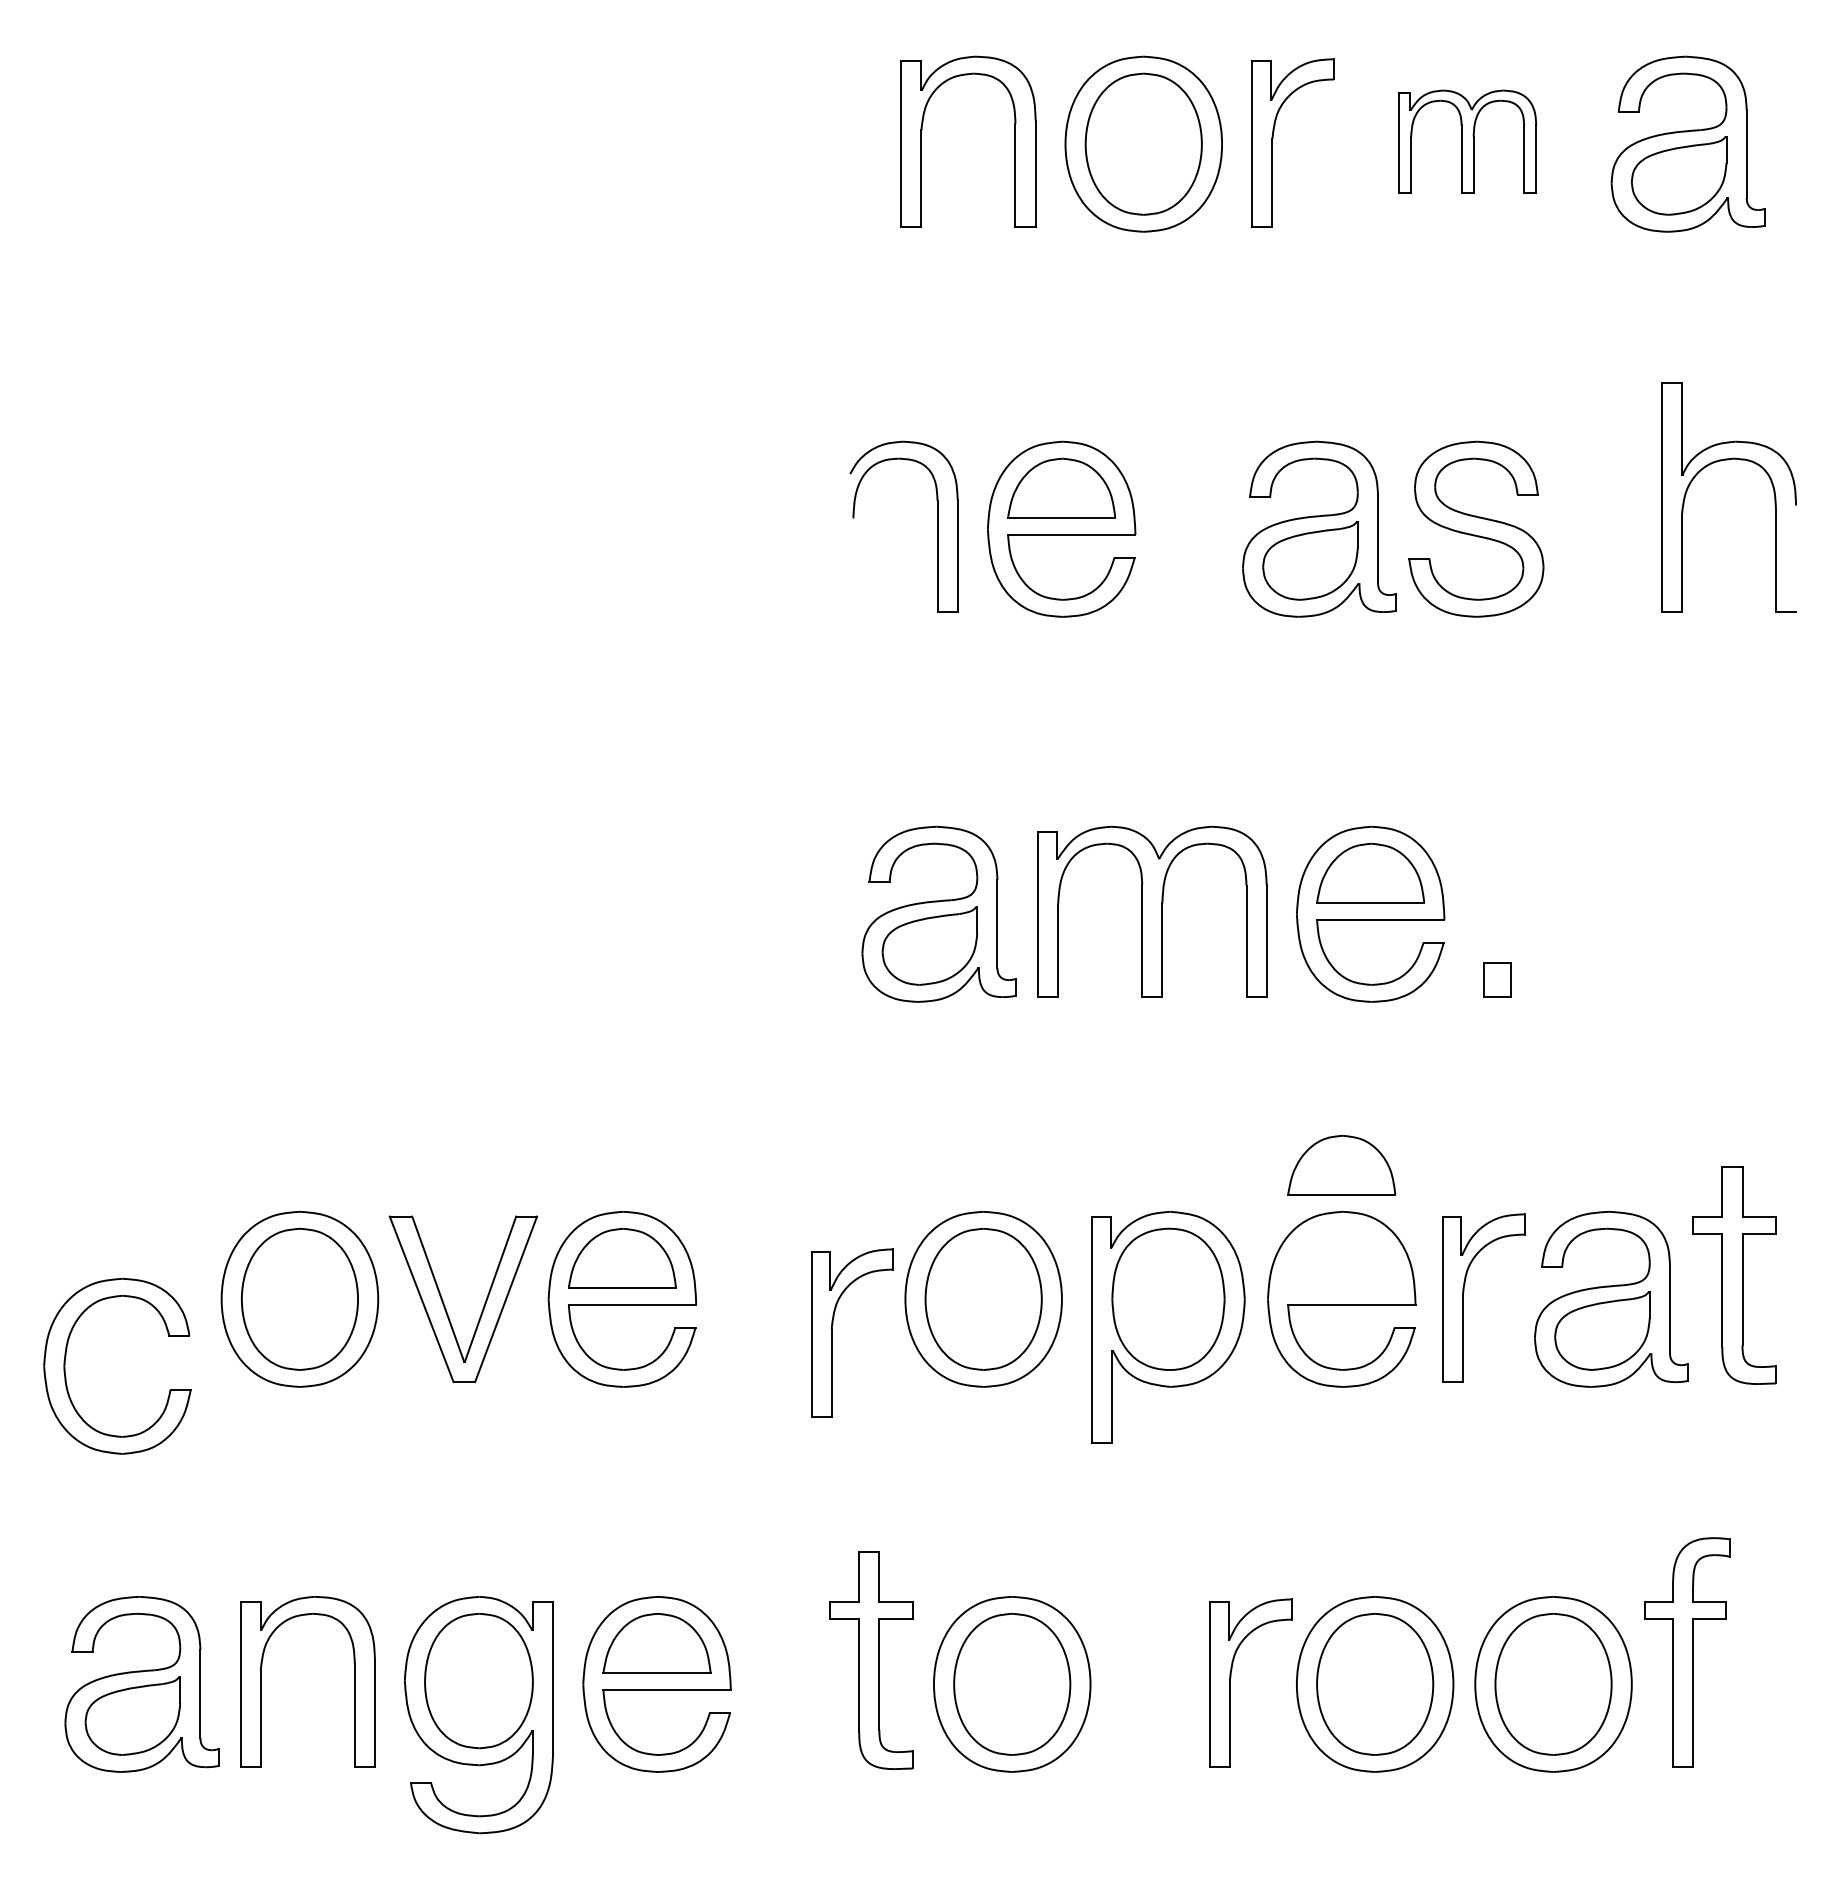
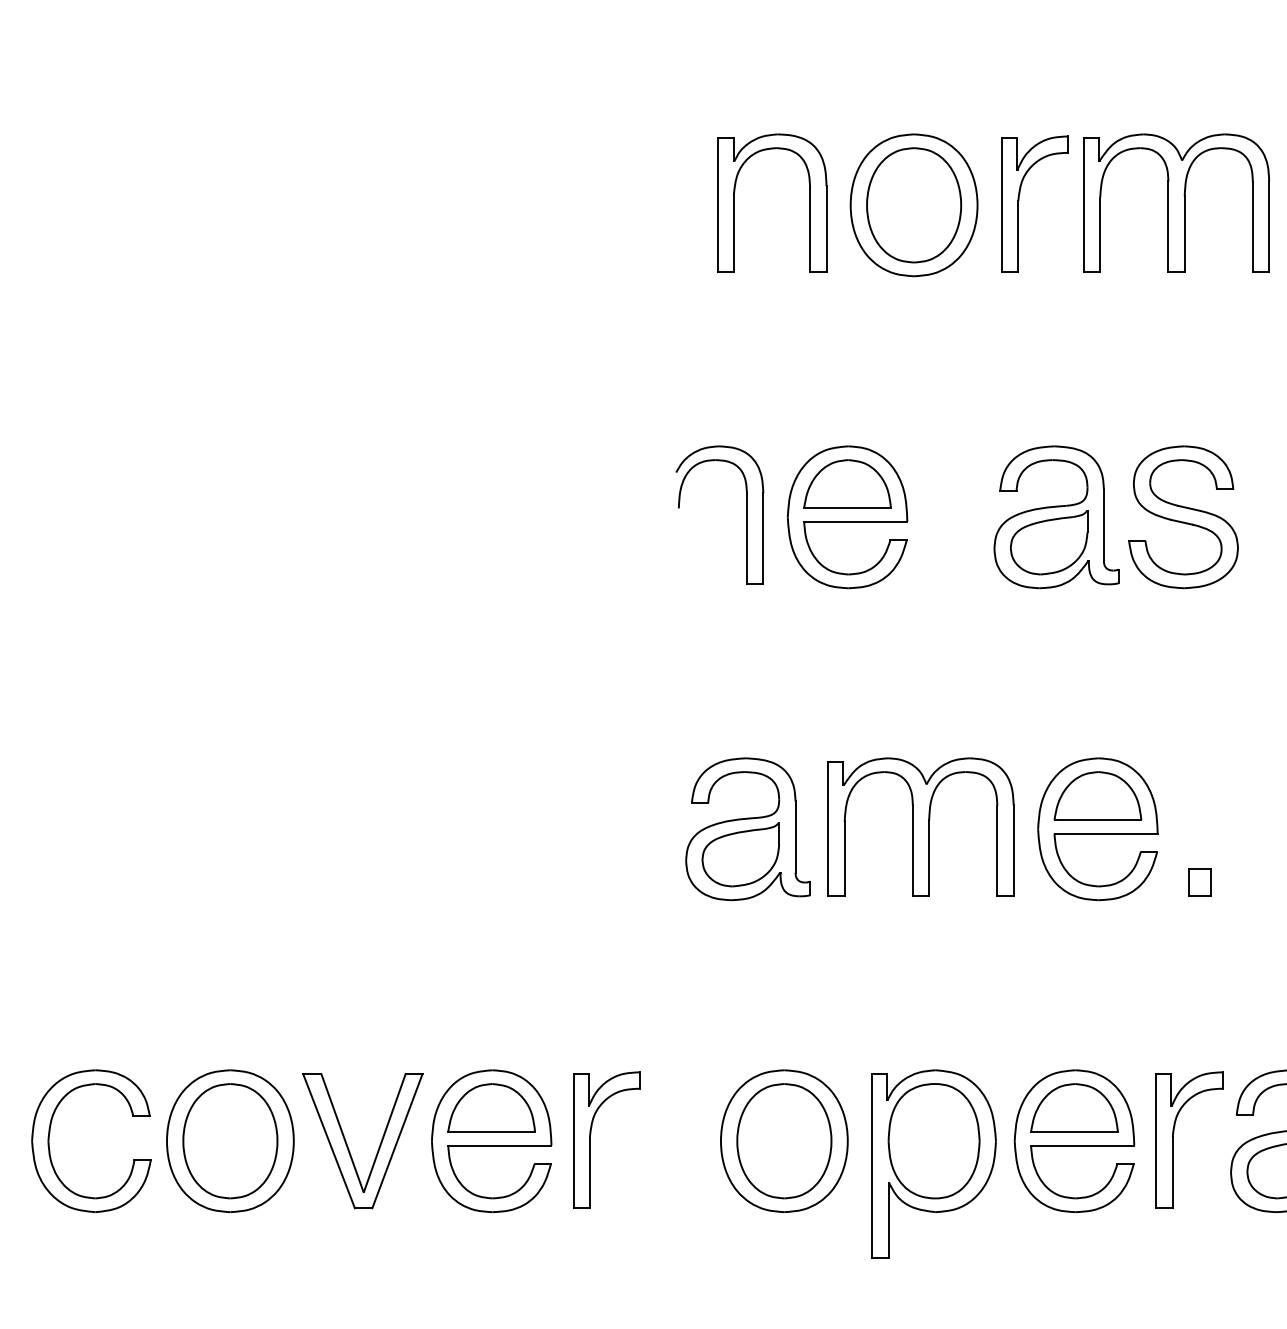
part: (1467, 141) -> (1176, 203), size x1.67
part: (1341, 1164) -> (1074, 1107), moved
part: (832, 1332) -> (590, 1139), moved
part: (66, 1356) -> (50, 1133), moved

